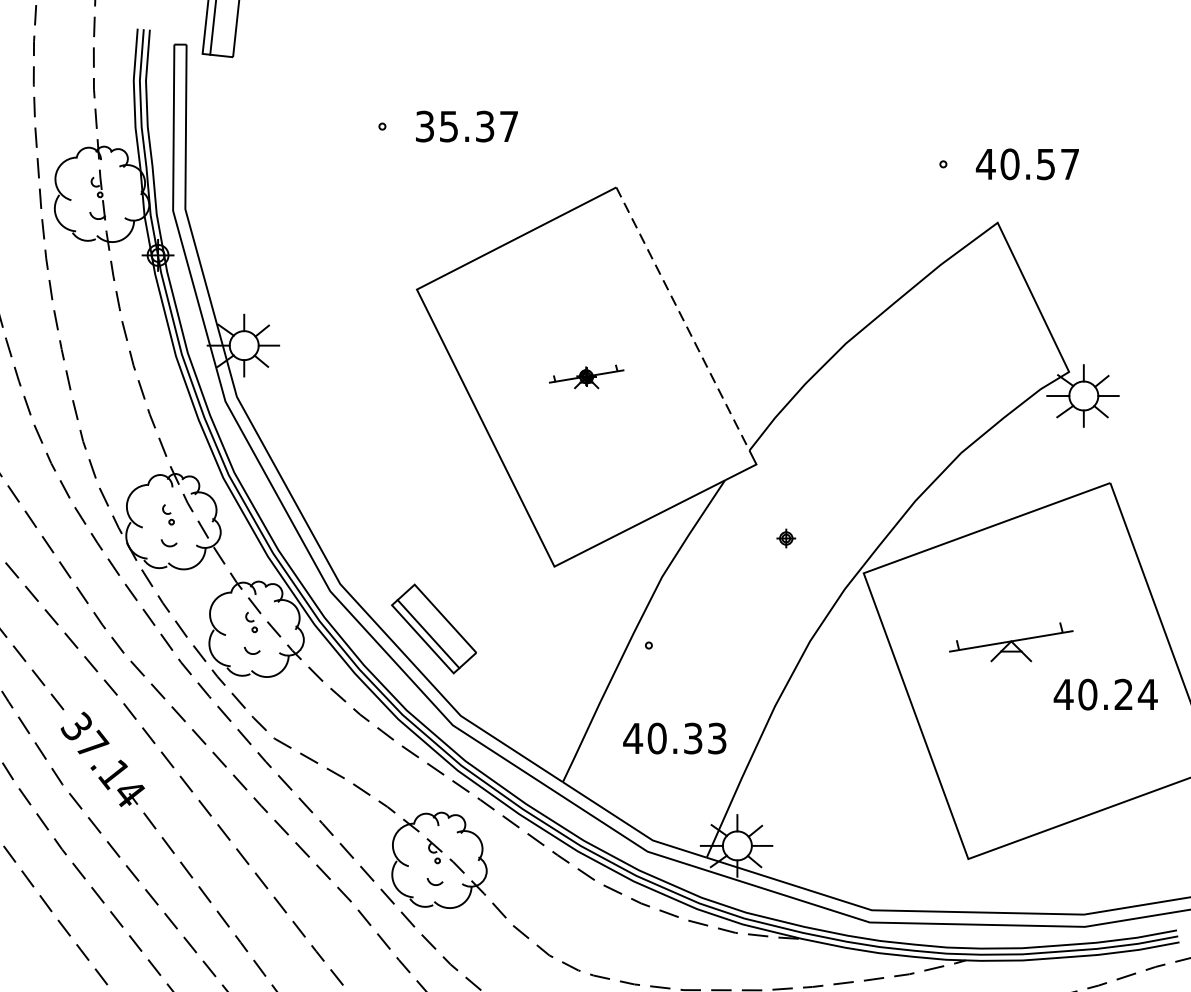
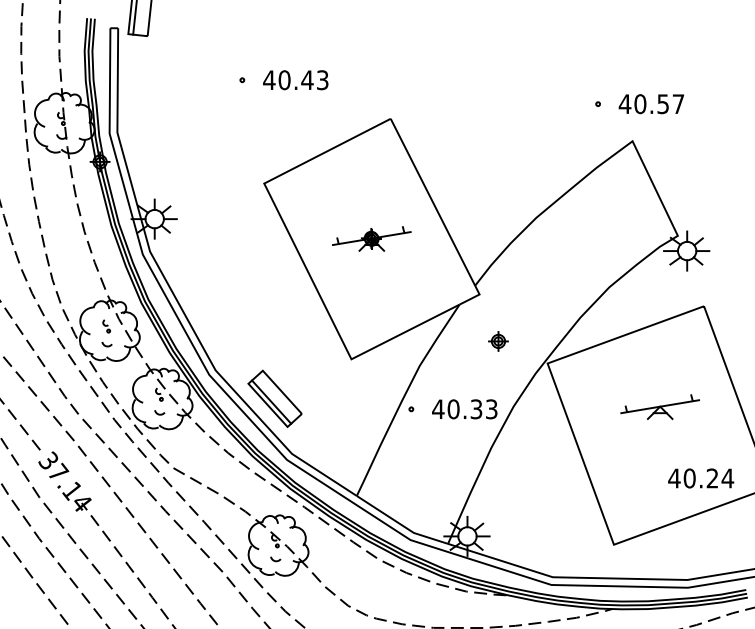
text: (466, 127) -> (295, 80), 35.37 -> 40.43
line: (682, 319) -> (432, 202), dashed -> solid
part: (586, 376) -> (371, 238), size x1.67
part: (786, 538) -> (498, 341), size x1.67
part: (1010, 641) -> (659, 406), moved
text: (1106, 694) -> (701, 478), moved
text: (674, 738) -> (464, 409), moved

